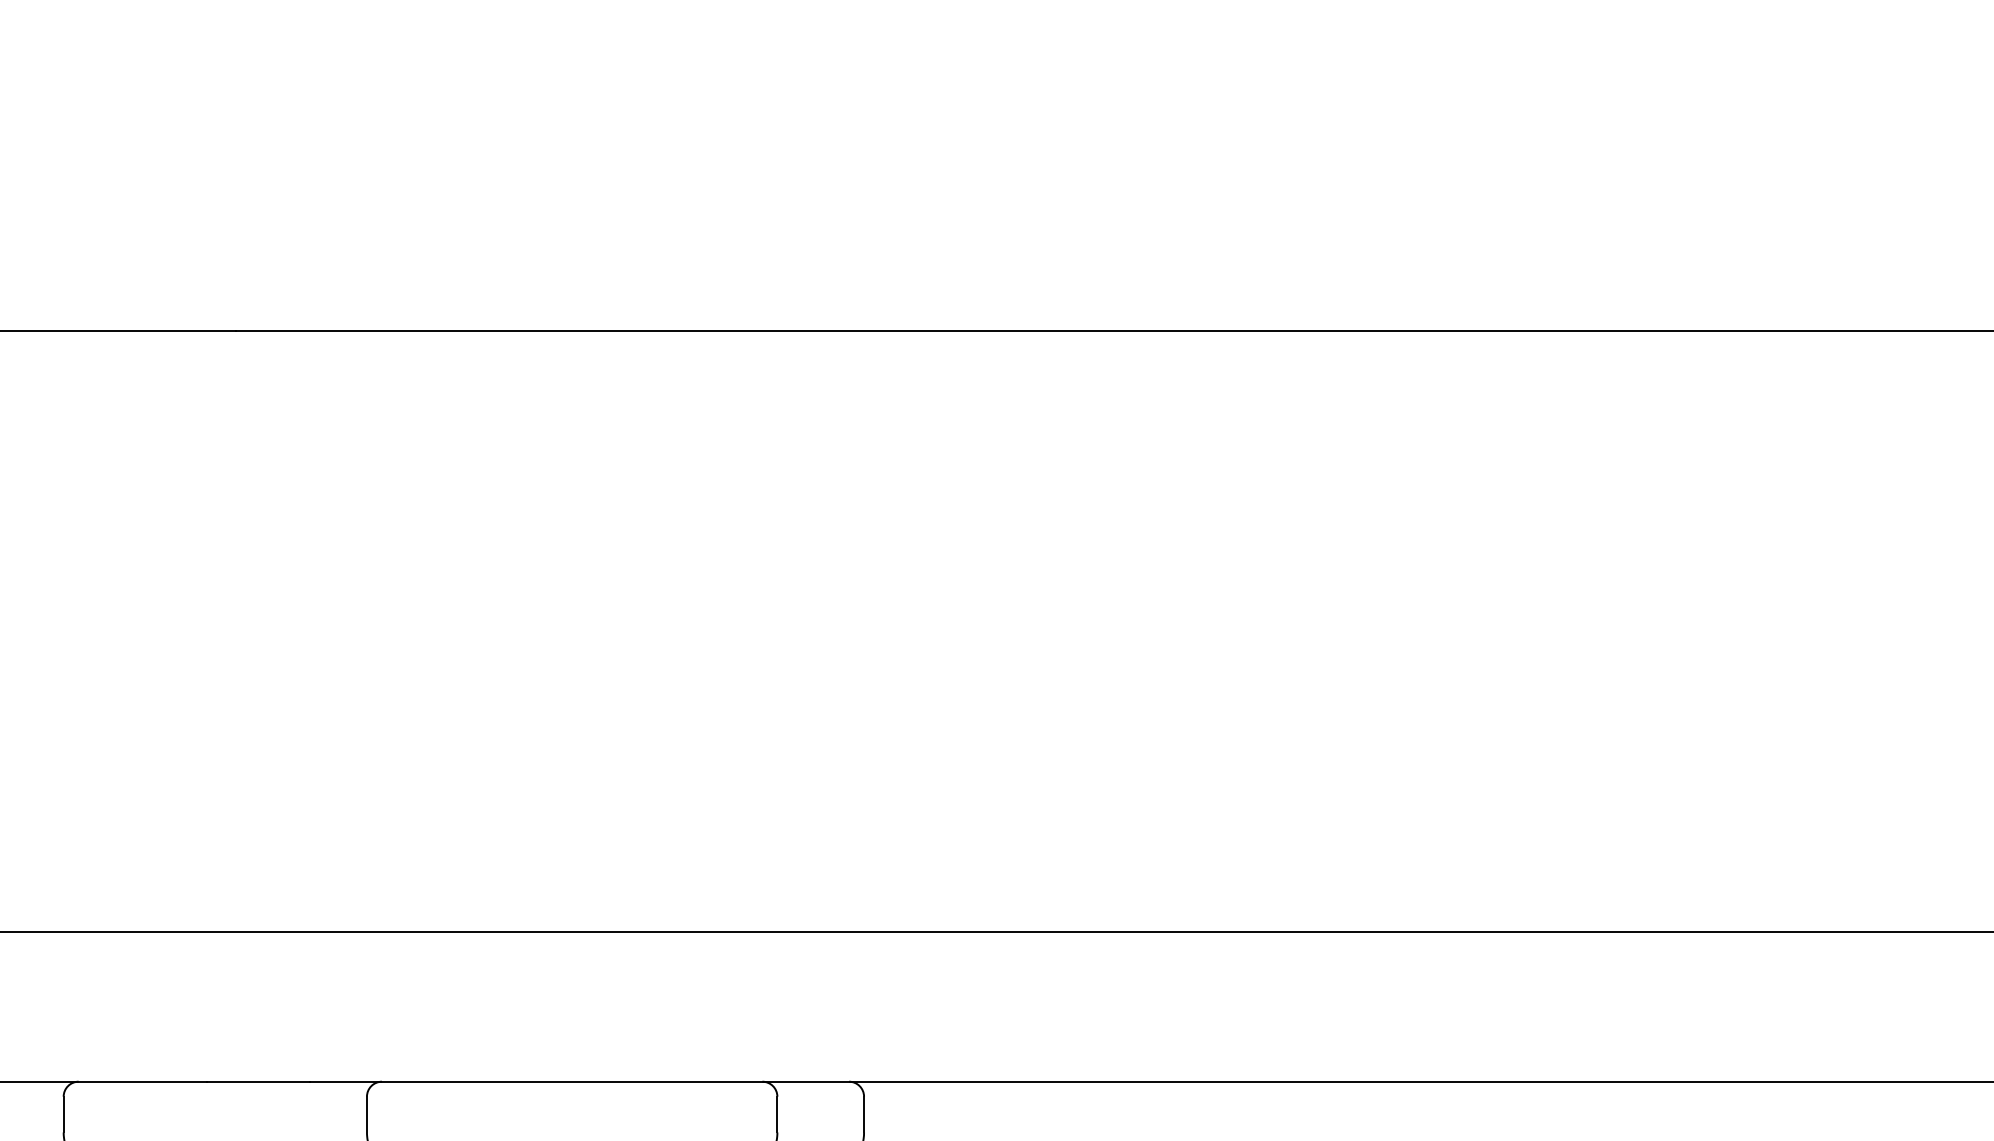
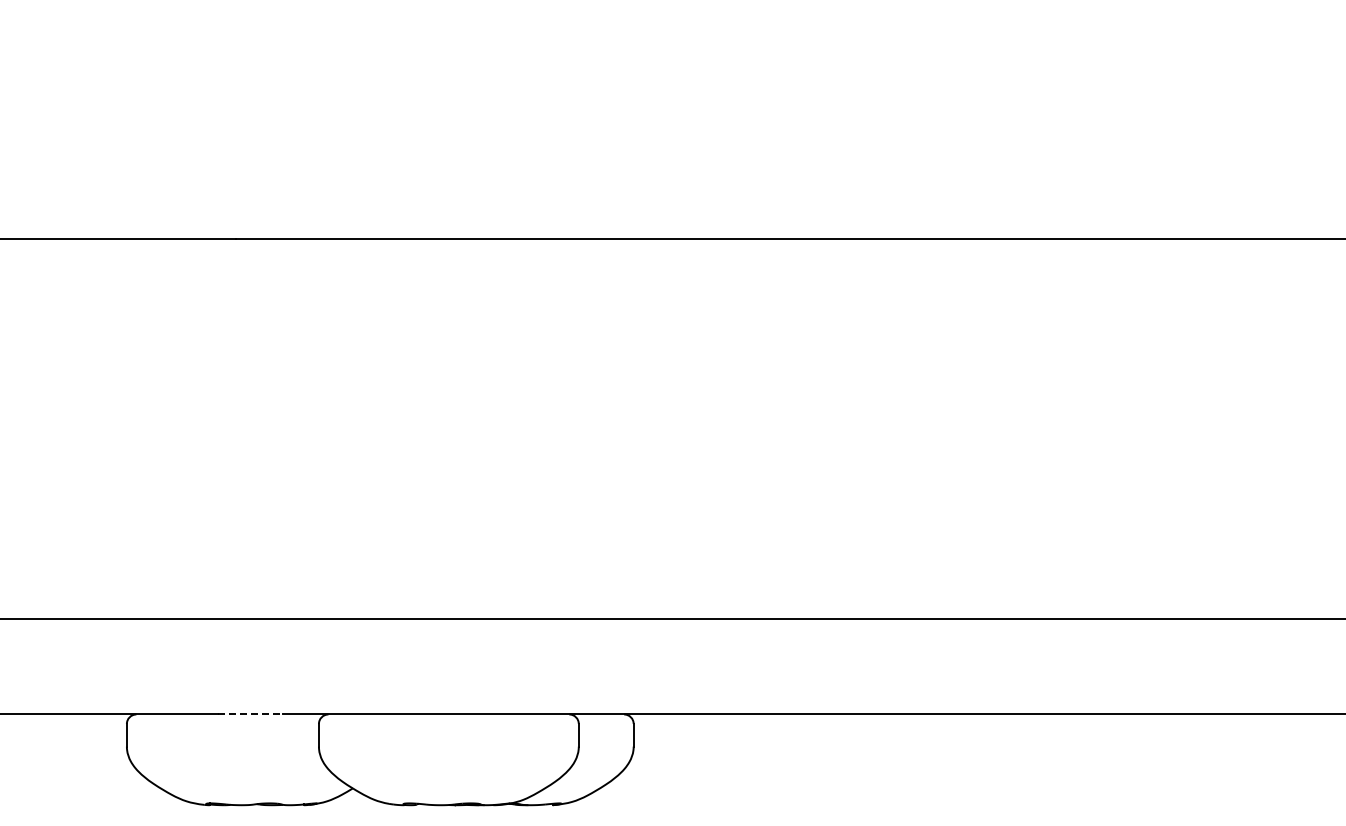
line: (258, 1081) -> (250, 714), solid -> dashed

